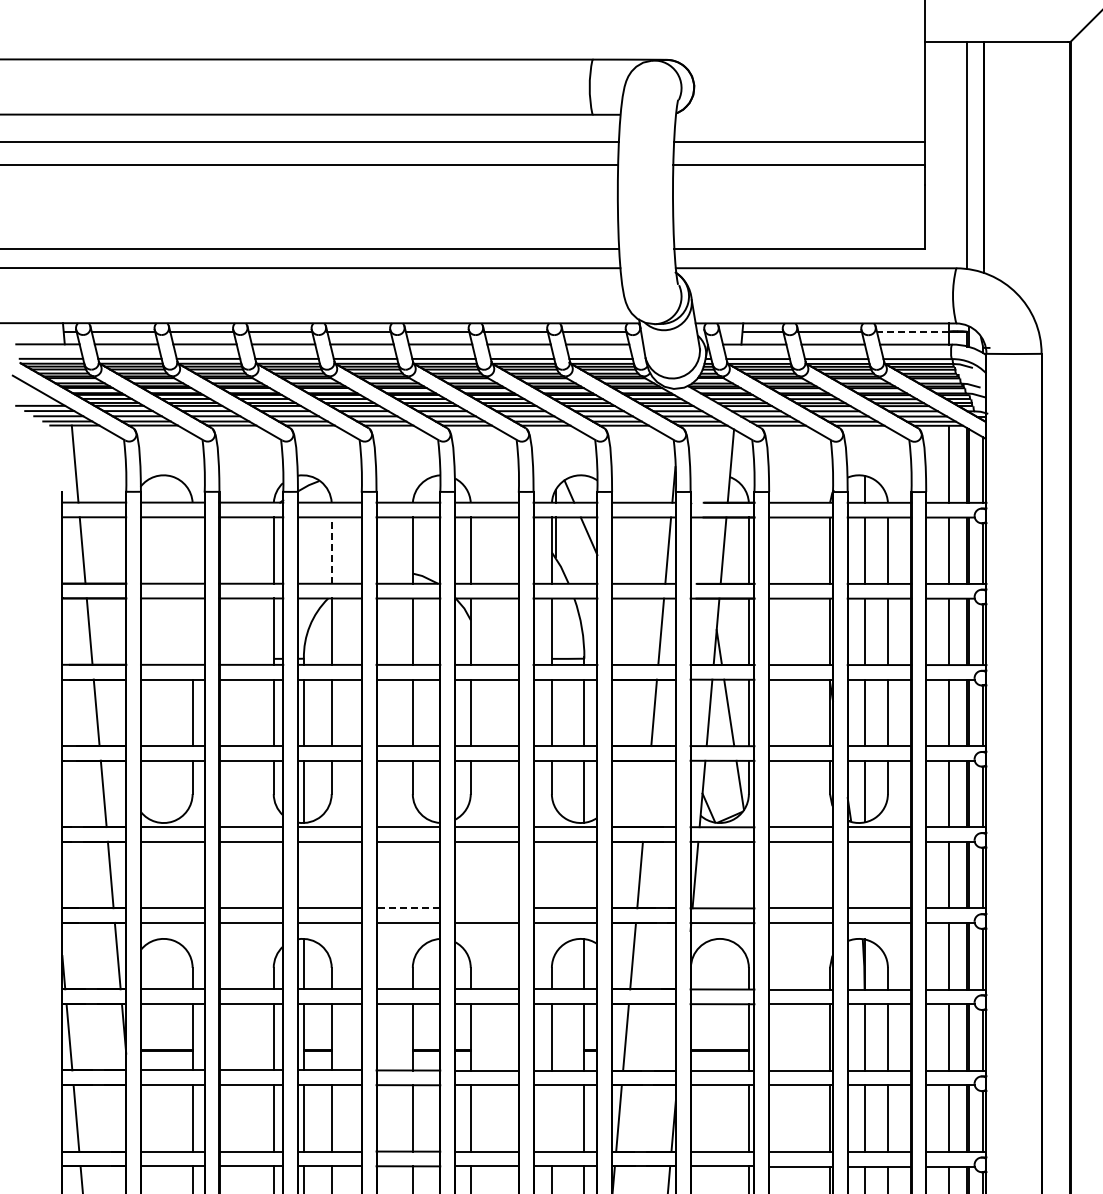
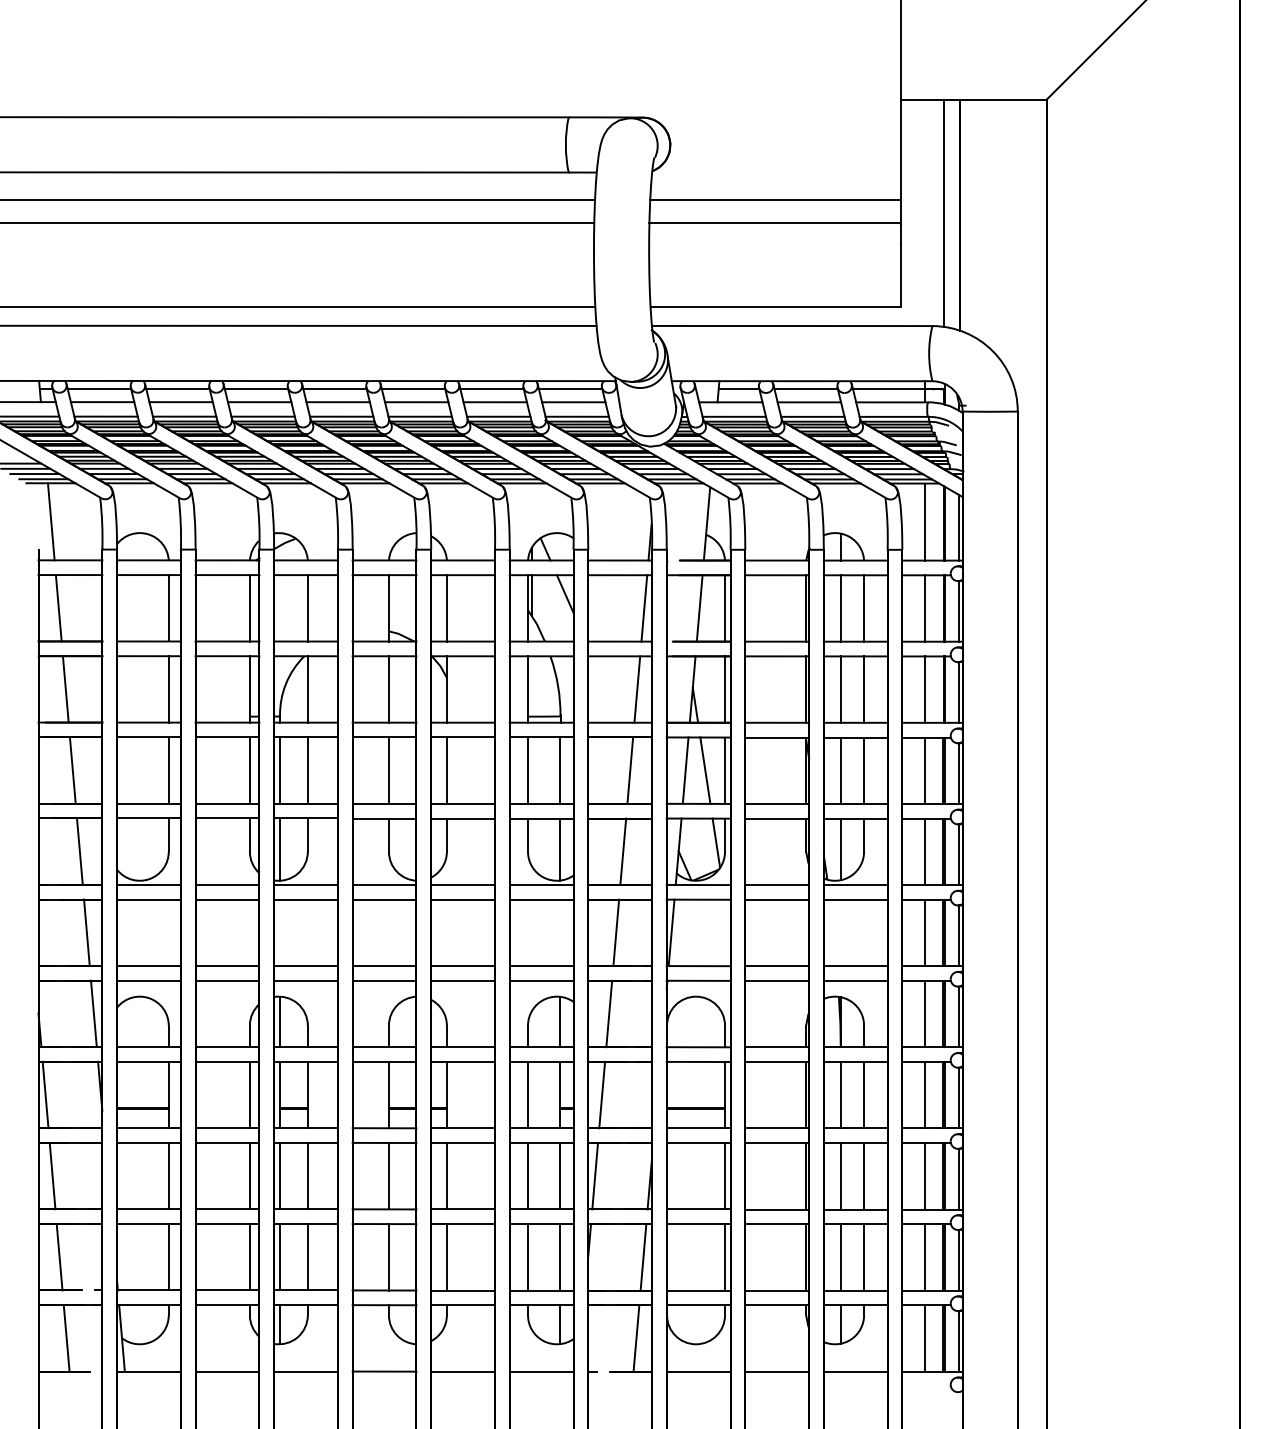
line: (913, 331) -> (889, 389), dashed -> solid
line: (331, 549) -> (307, 607), dashed -> solid
line: (192, 550) -> (168, 608), added
line: (192, 631) -> (168, 689), added
line: (647, 793) -> (623, 851), added
line: (408, 908) -> (384, 966), dashed -> solid
line: (486, 908) -> (462, 966), added
line: (552, 1118) -> (528, 1176), added

